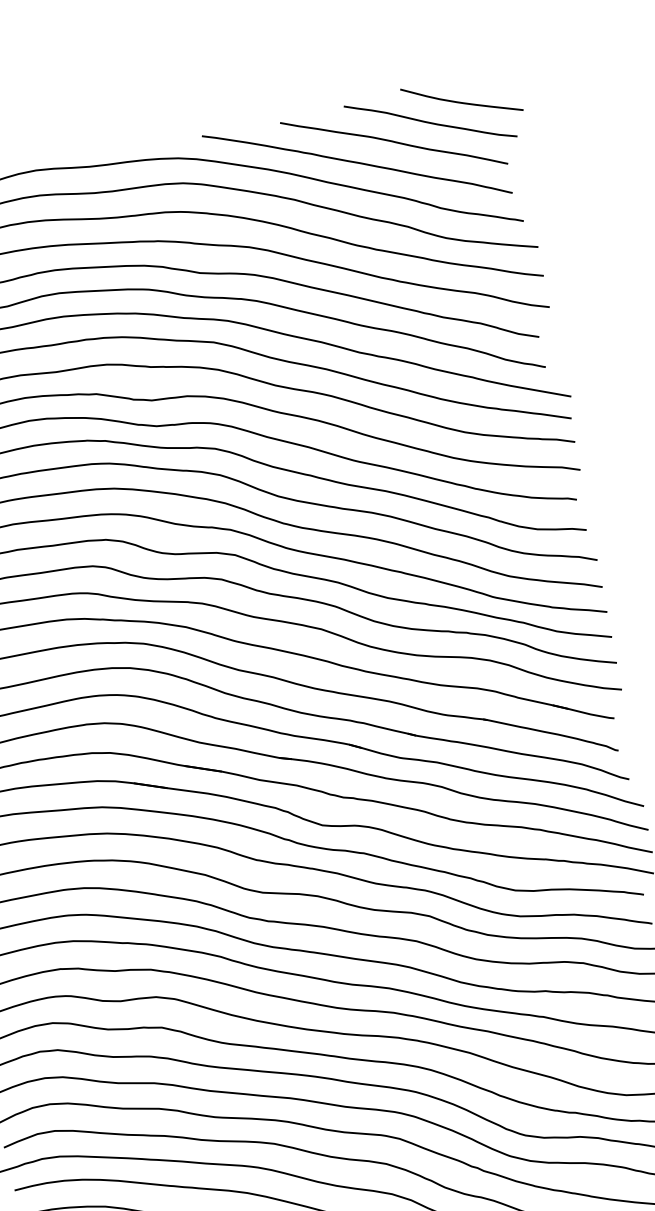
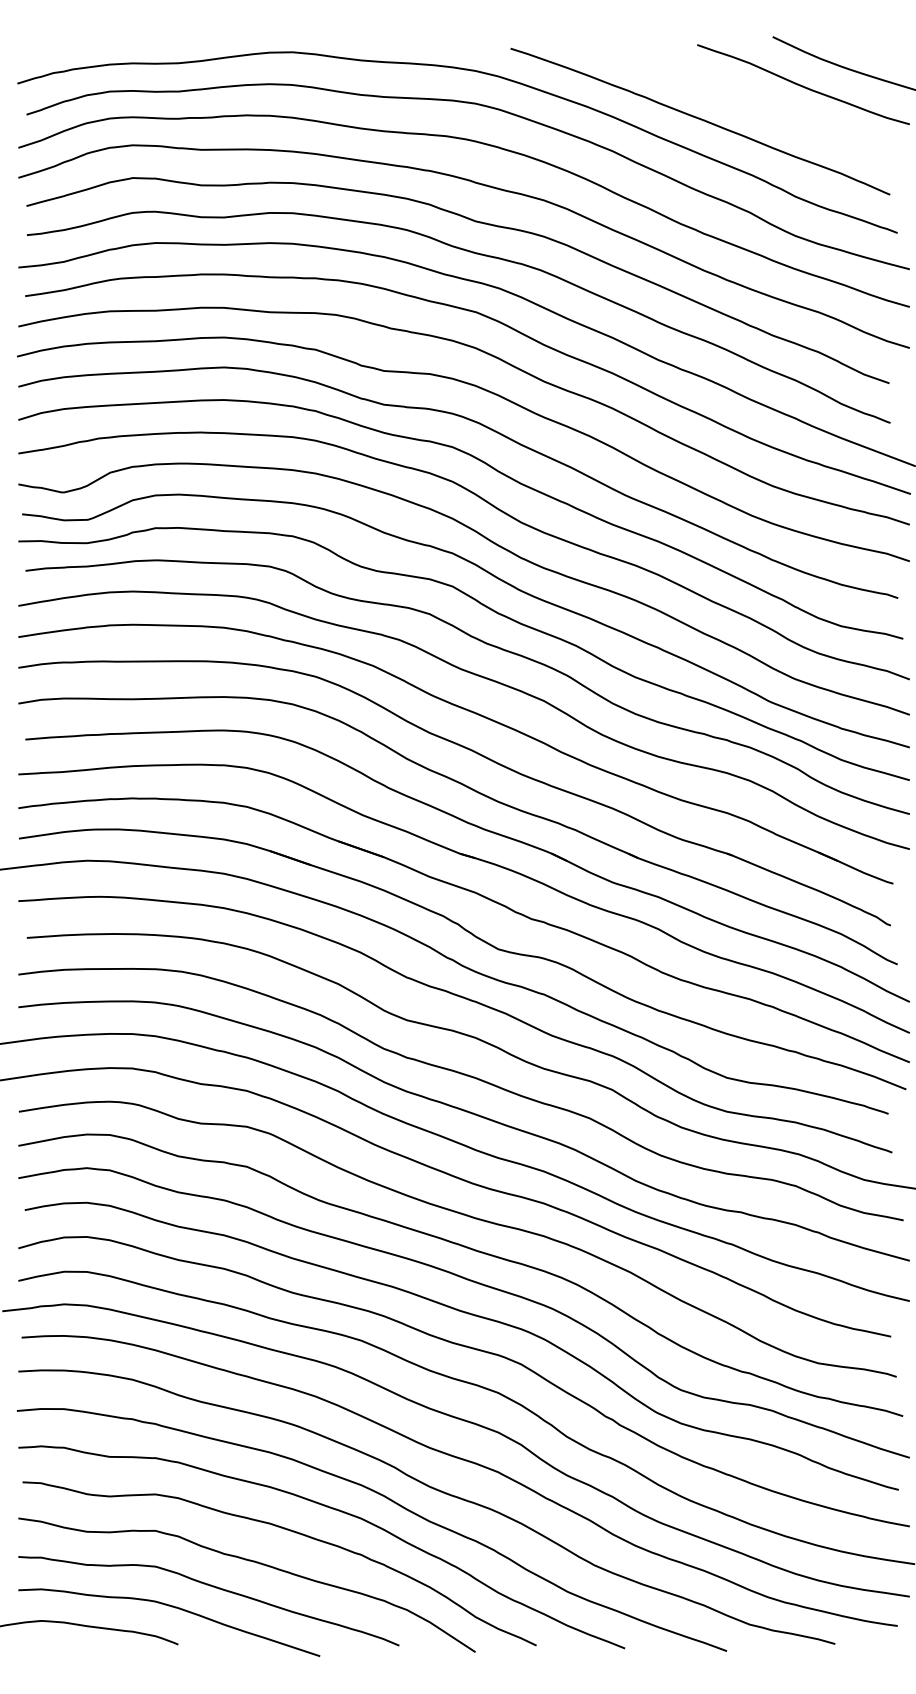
curve: (393, 142) -> (751, 102), removed

